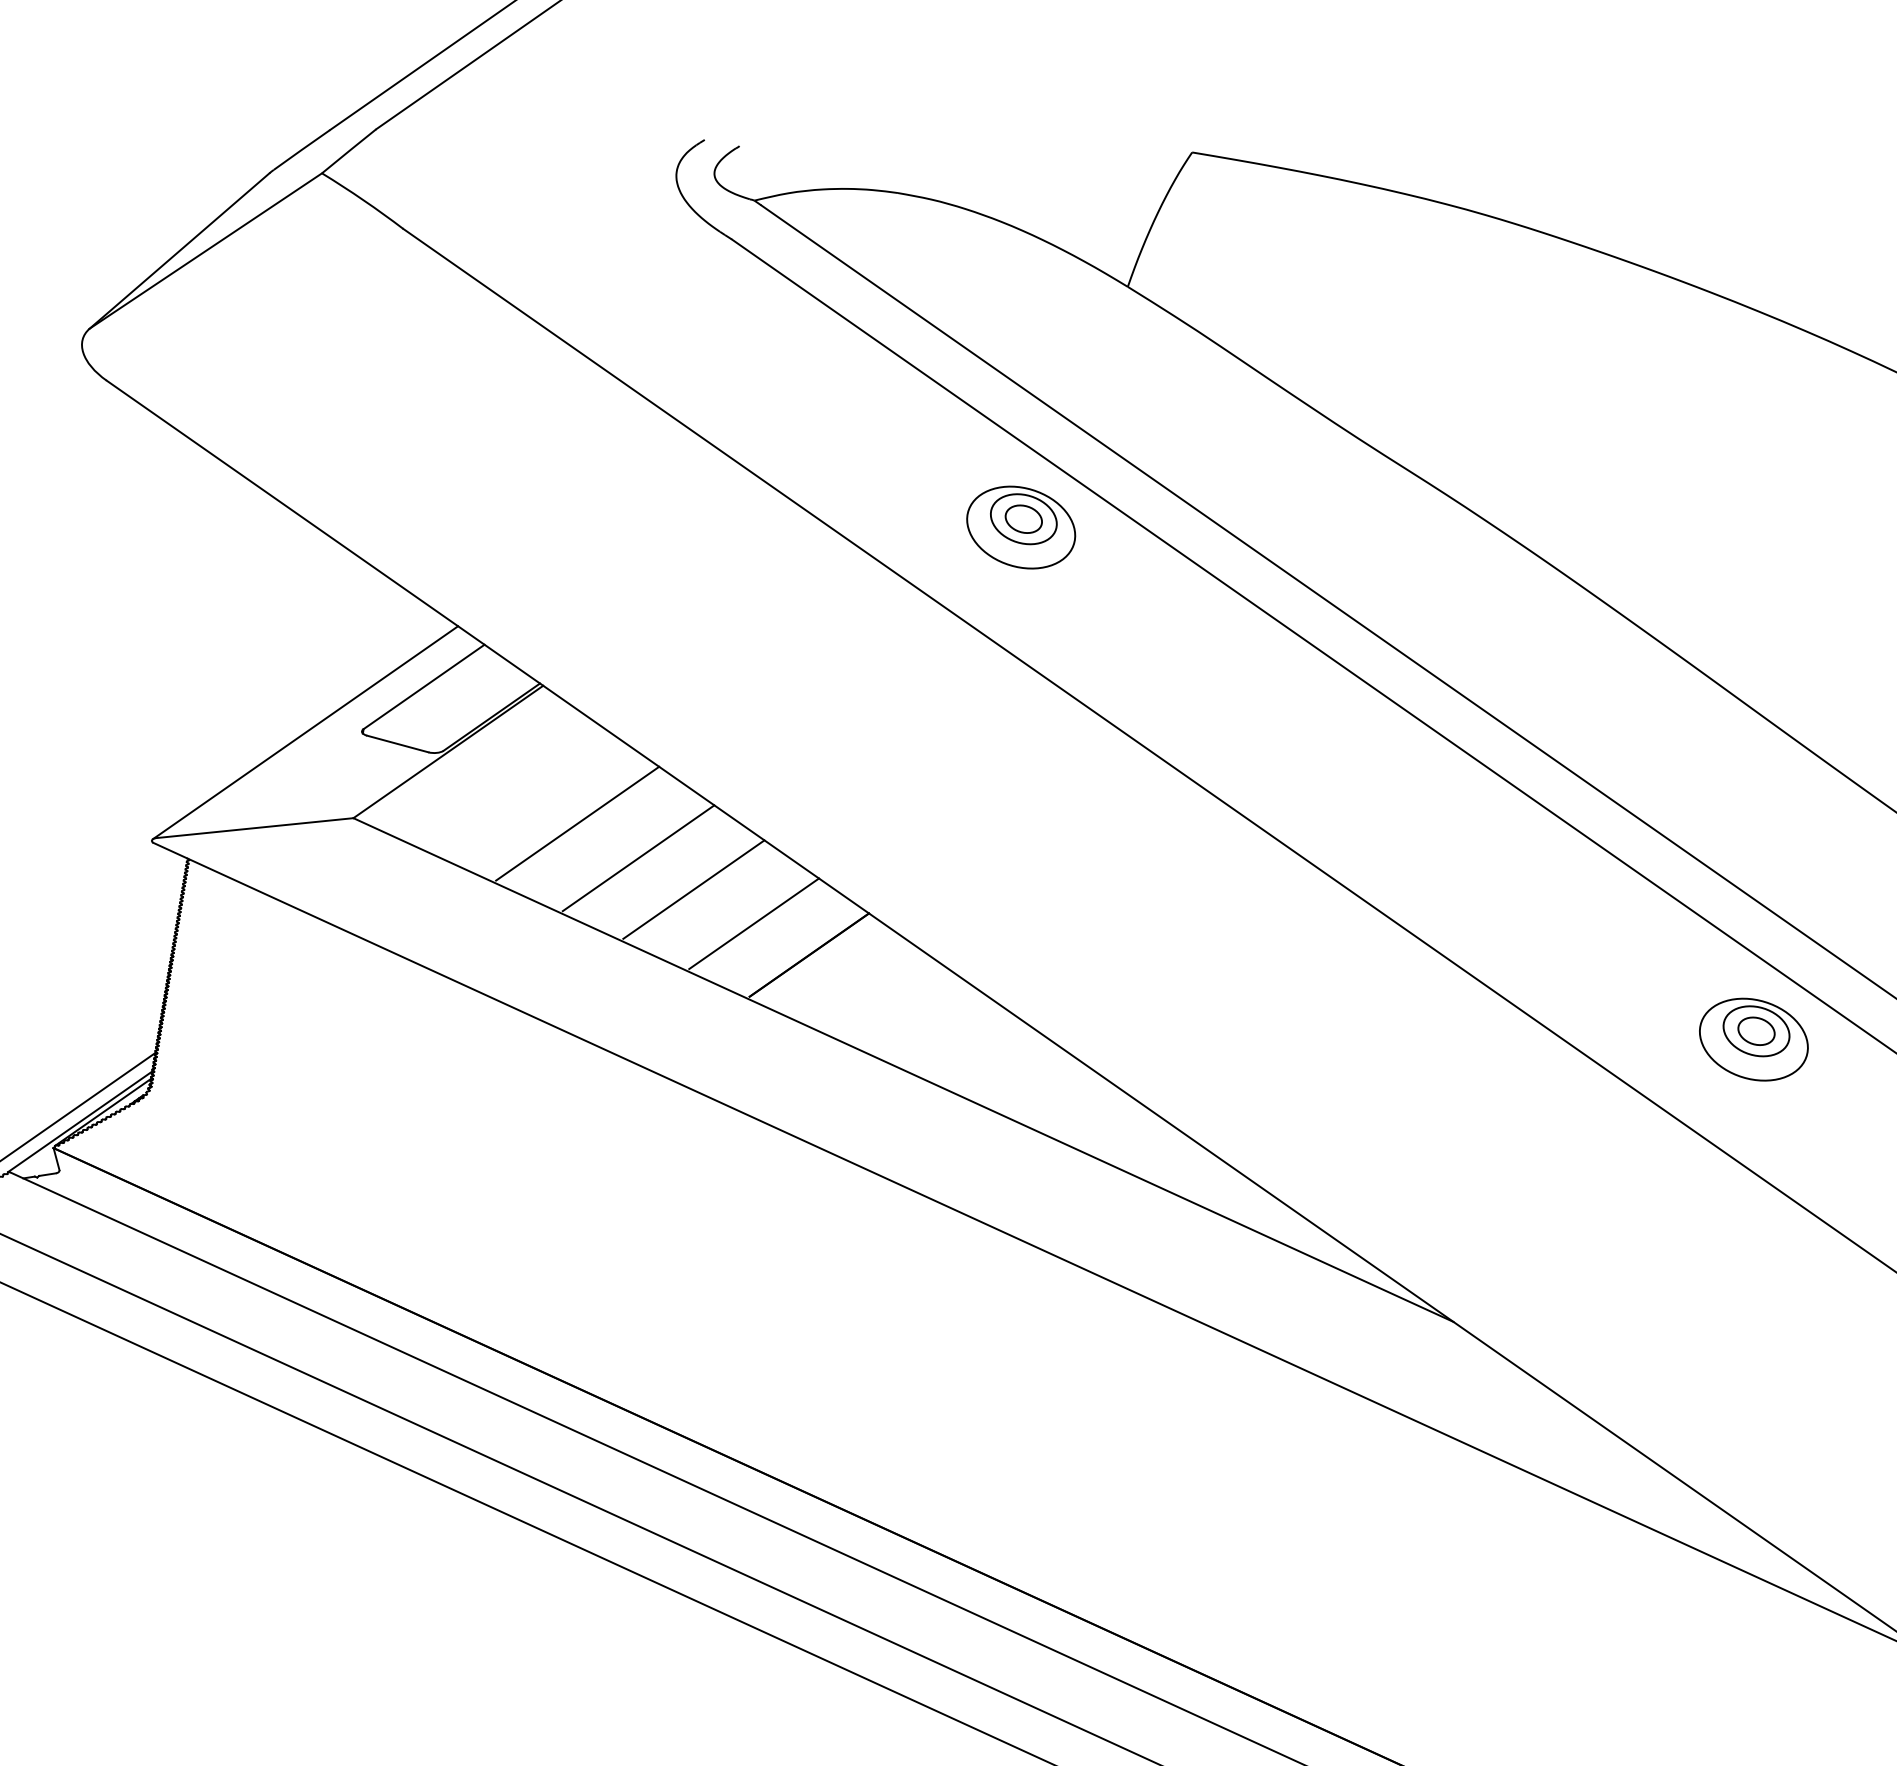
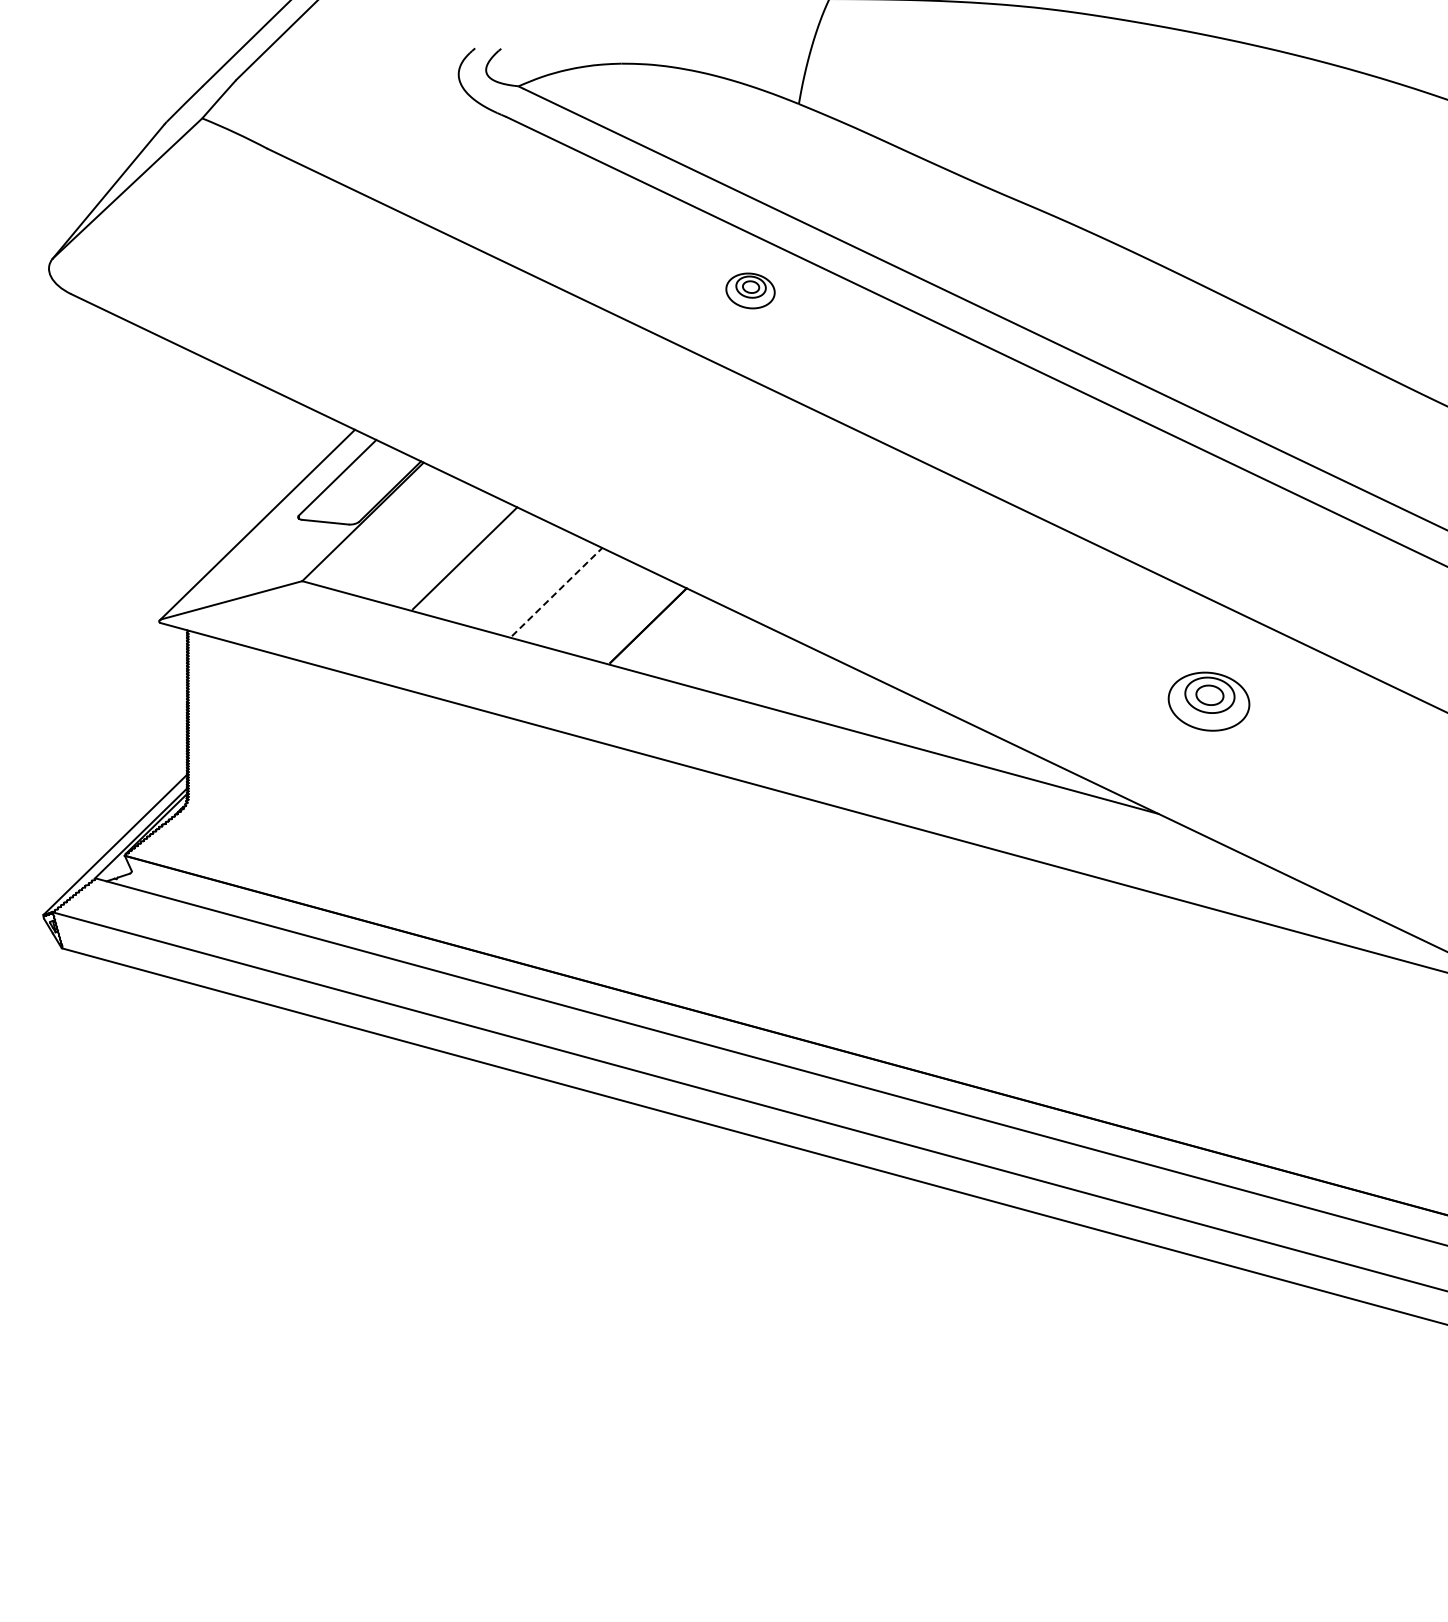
part: (1021, 526) -> (750, 290), size x0.6
line: (637, 857) -> (512, 575), removed
line: (694, 888) -> (557, 591), solid -> dashed
line: (753, 923) -> (604, 609), removed
part: (1753, 1039) -> (1208, 701), moved

